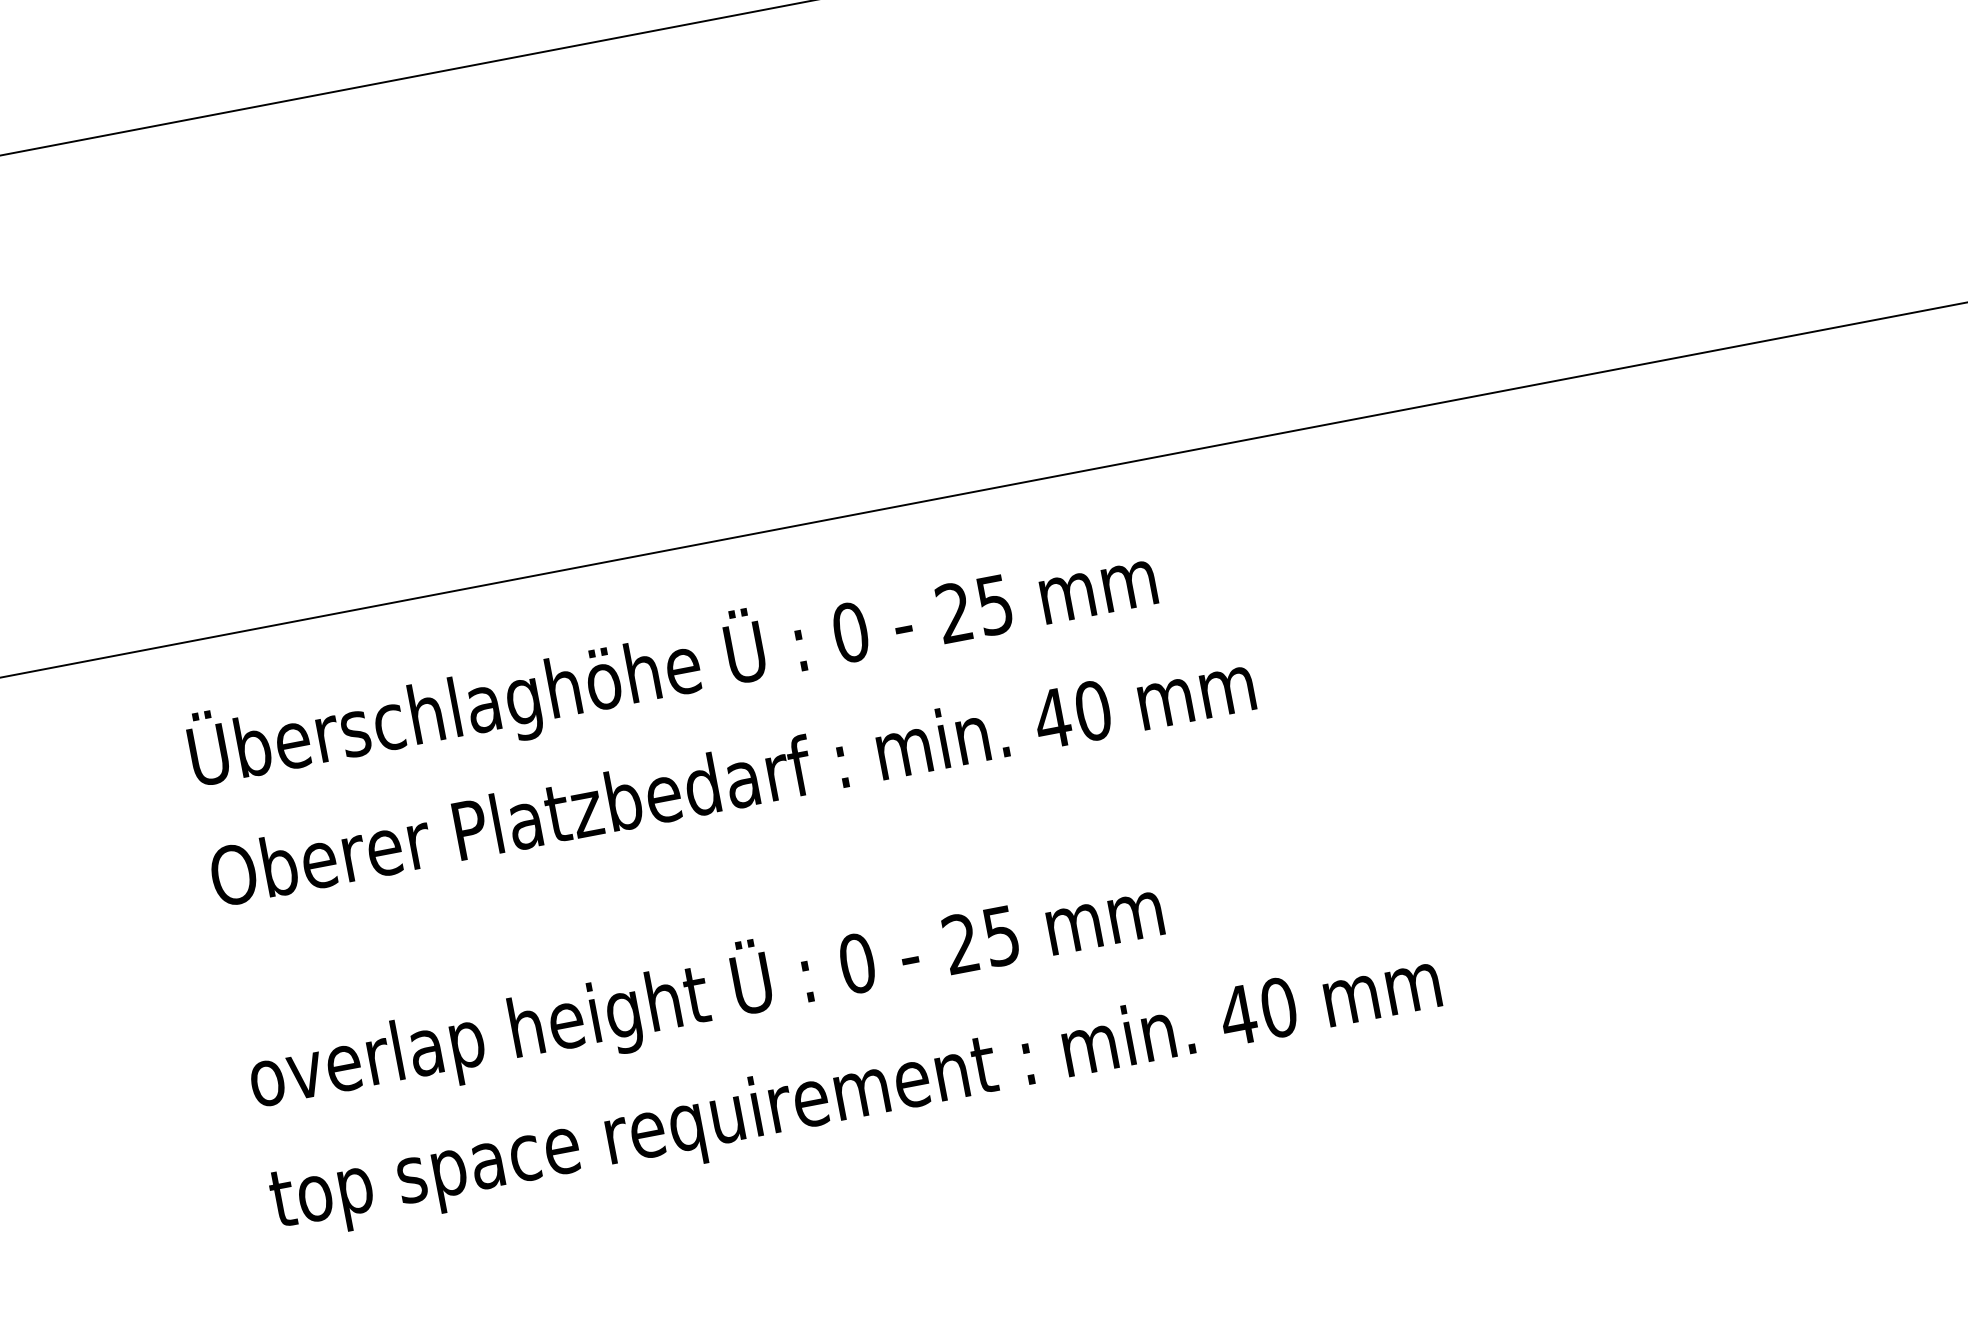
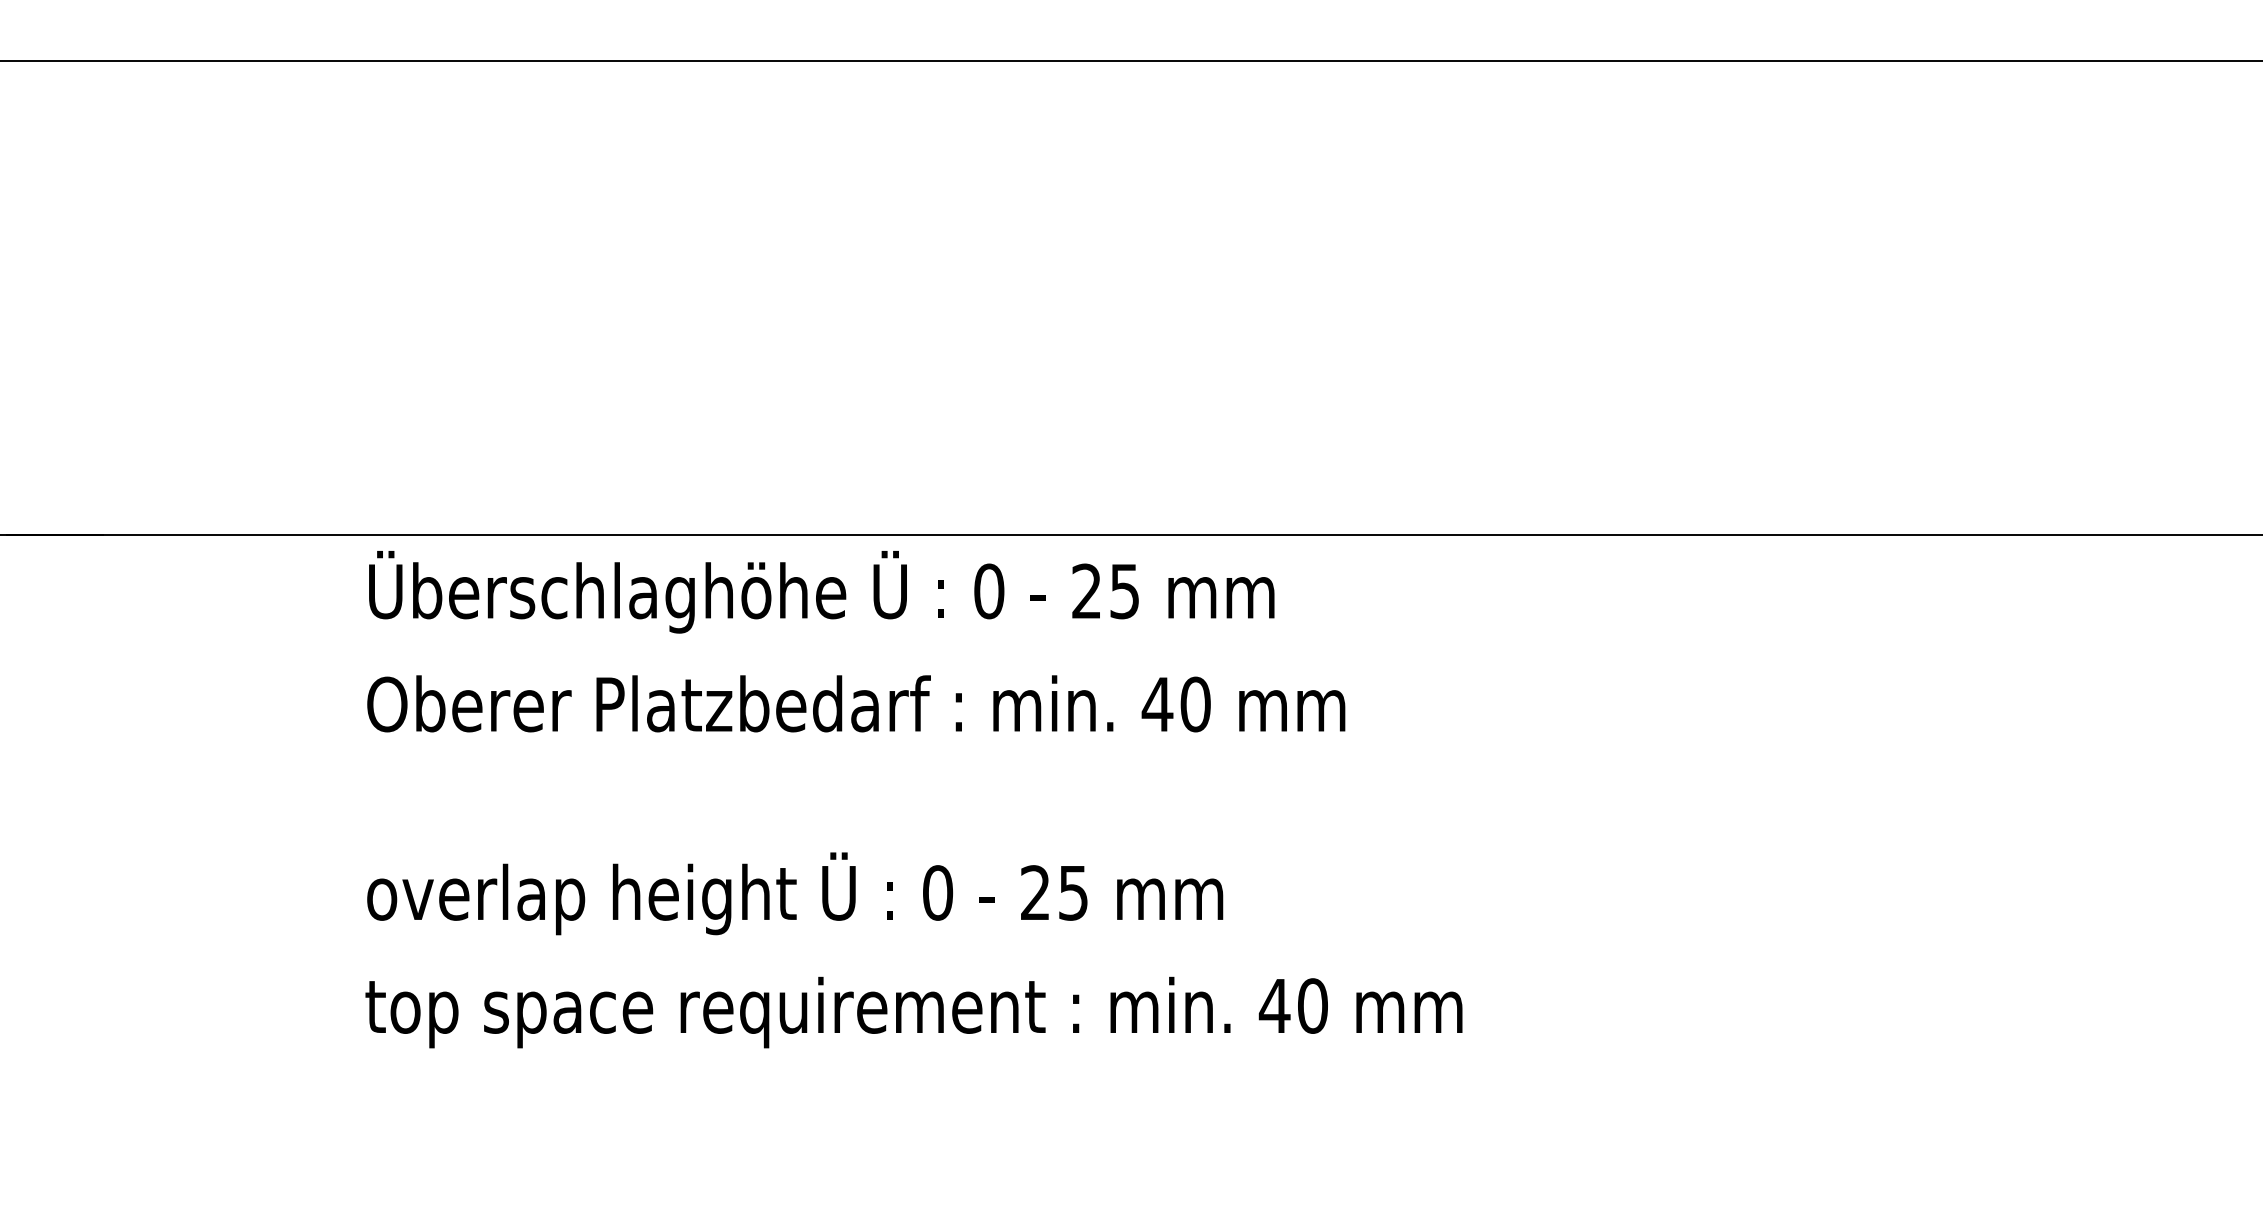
text: (812, 869) -> (913, 799), moved

